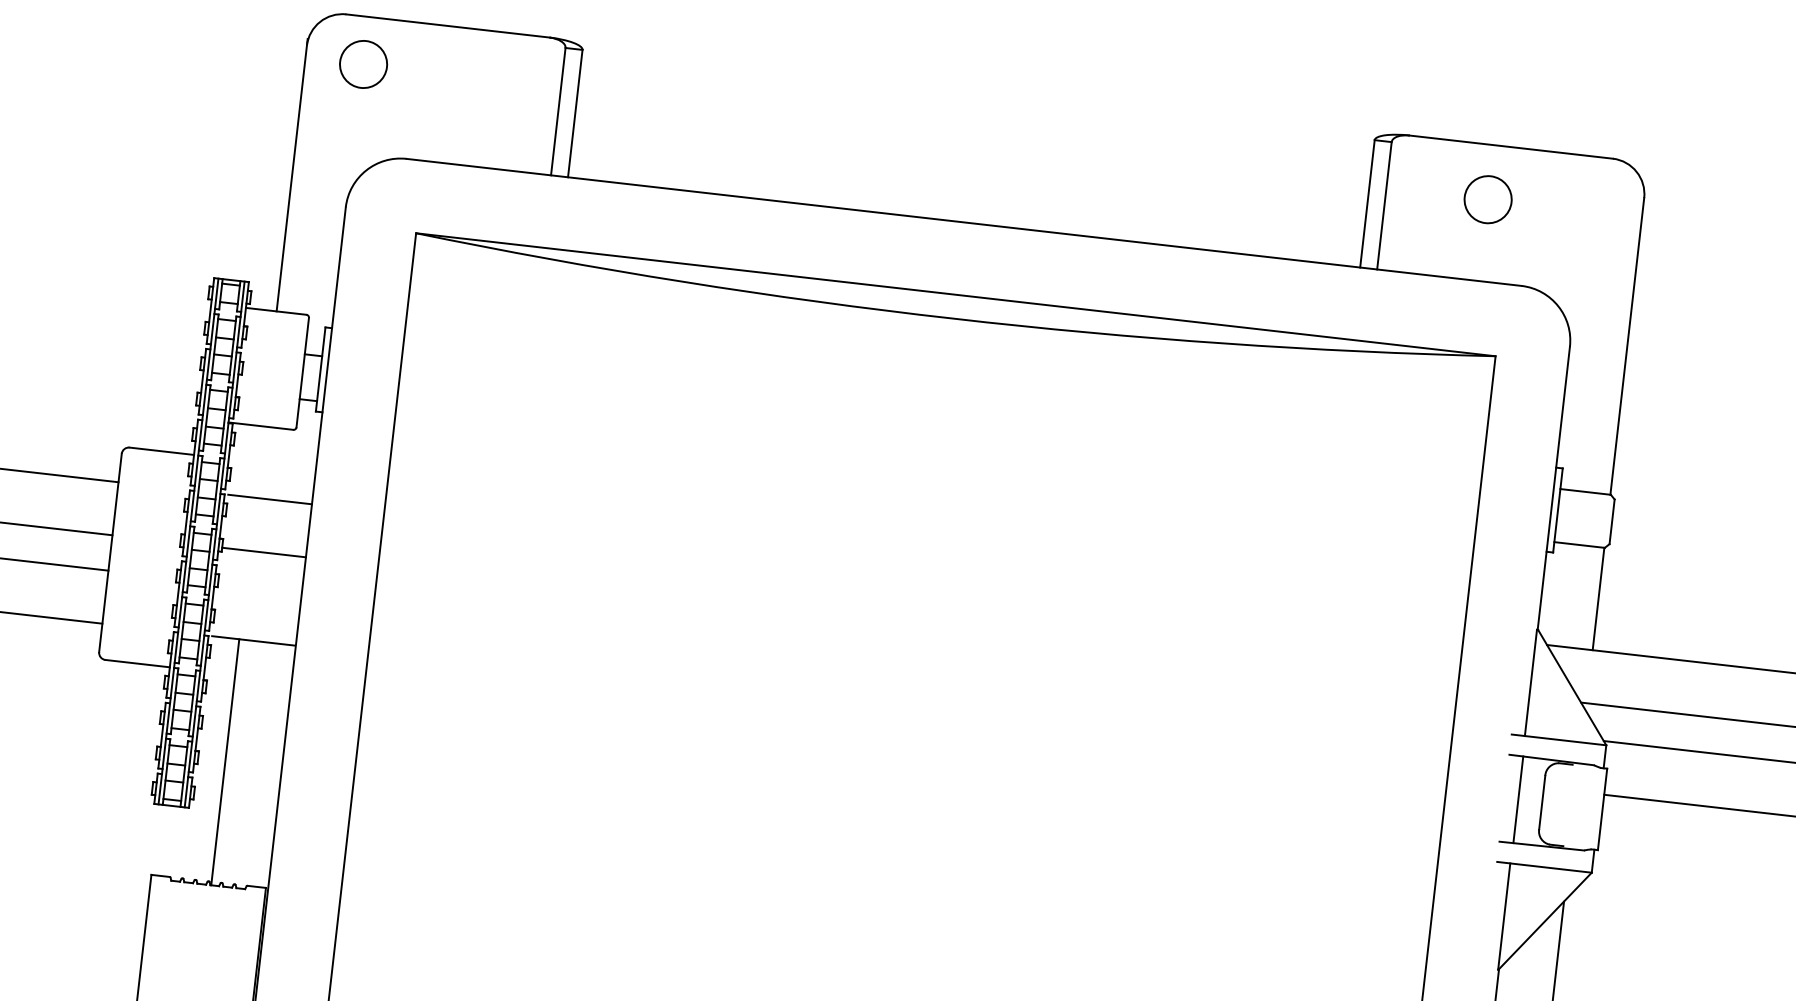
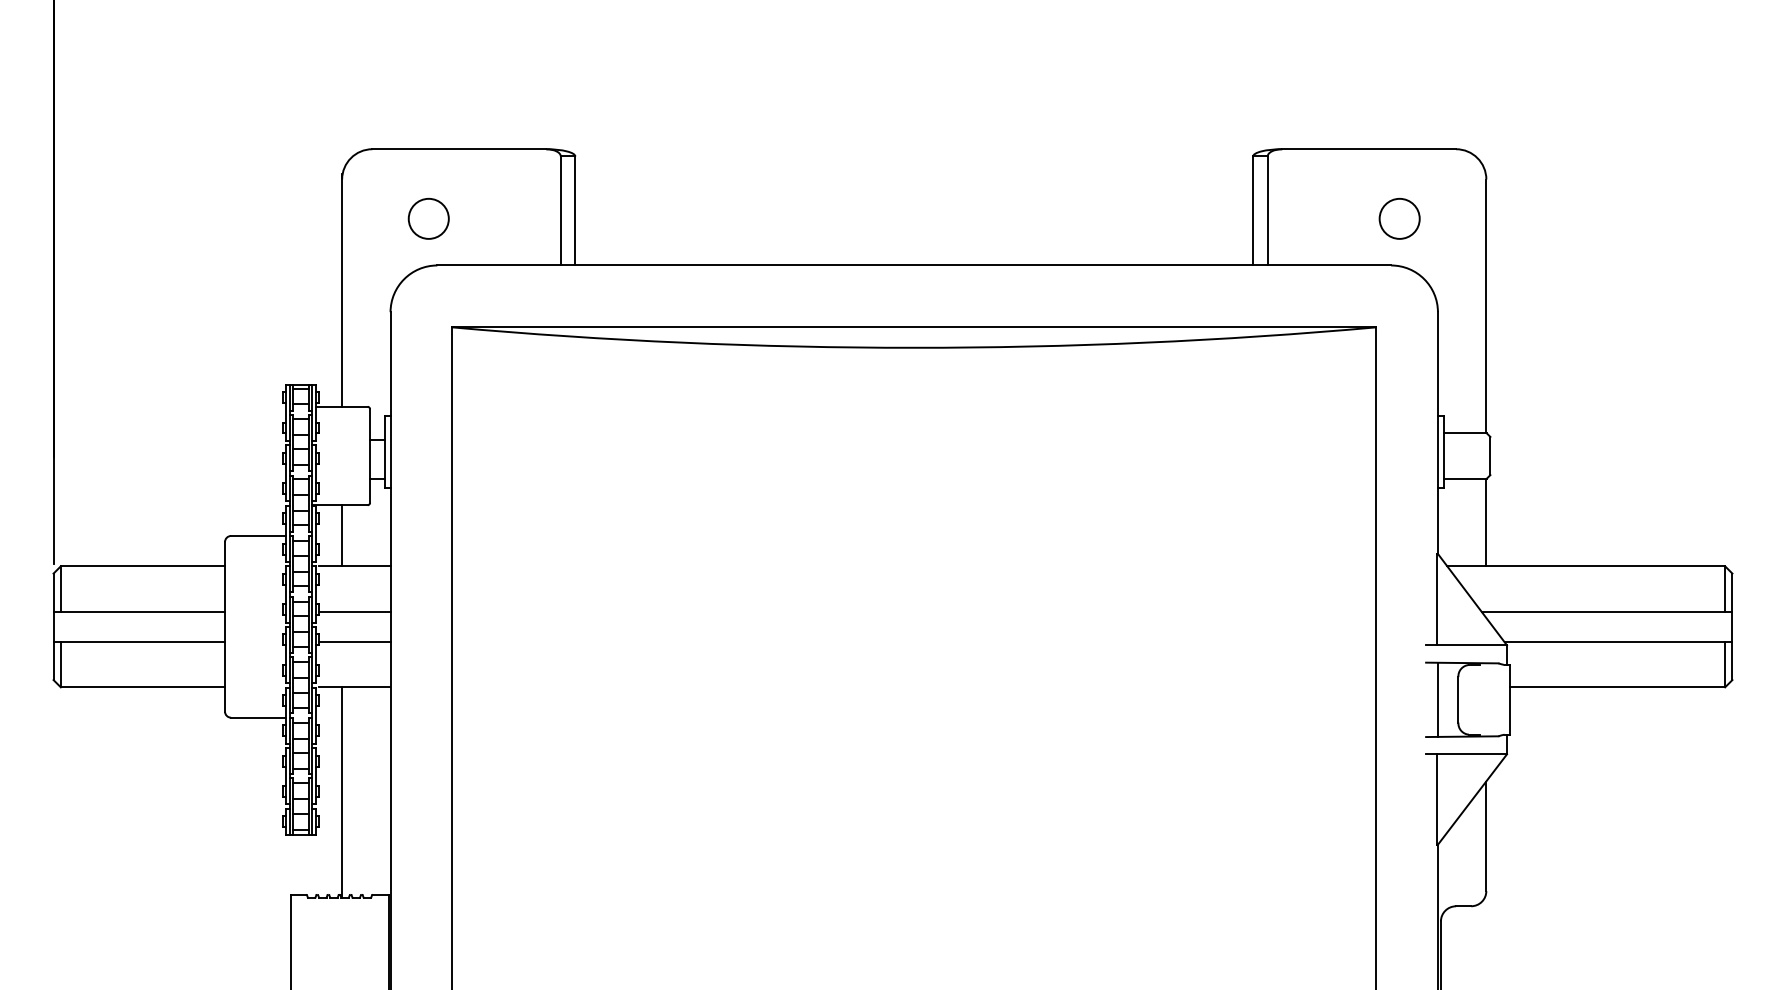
circle: (363, 64) -> (428, 218), moved
circle: (1487, 199) -> (1399, 218), moved
line: (259, 461) -> (342, 535), added
line: (259, 587) -> (354, 641), added

